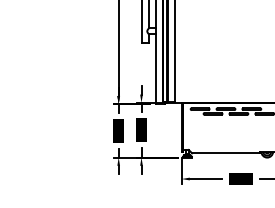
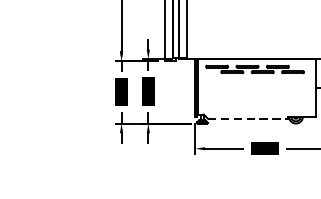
line: (226, 153) -> (248, 118), solid -> dashed

